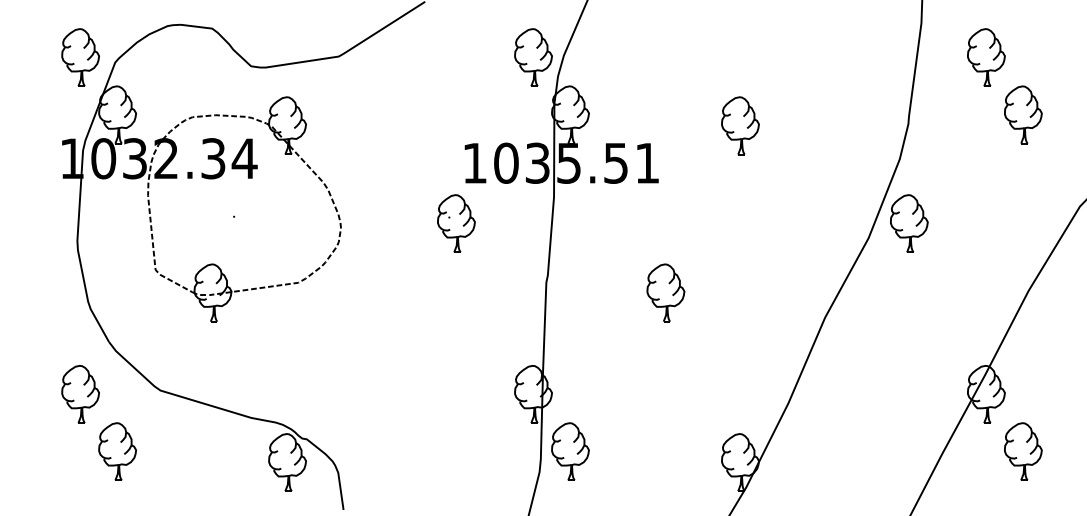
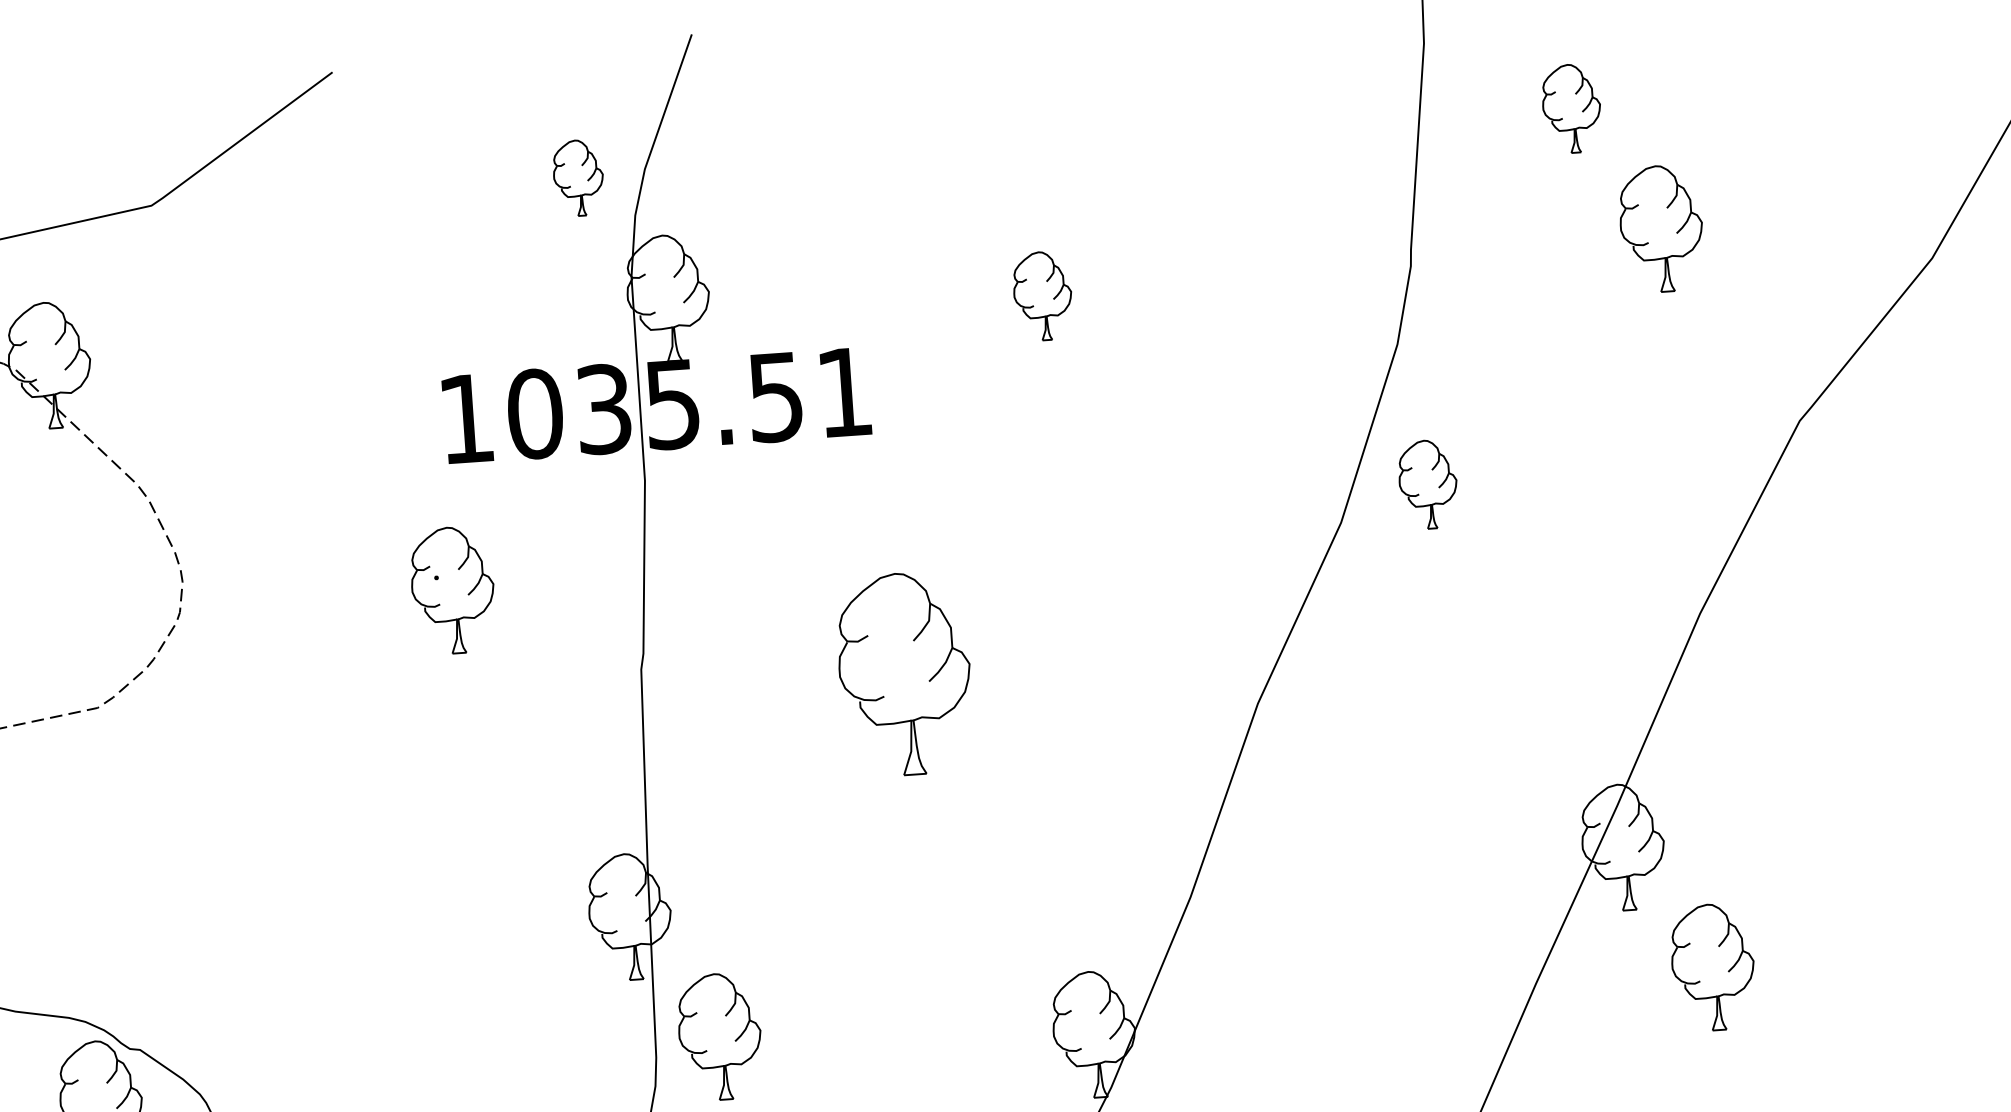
part: (533, 57) -> (578, 177), size x0.6
part: (986, 57) -> (1571, 108), size x0.7
part: (740, 125) -> (1042, 295), size x0.7
part: (456, 223) -> (453, 589), moved
part: (909, 223) -> (1428, 484), size x0.7
part: (665, 292) -> (904, 672), size x1.6

